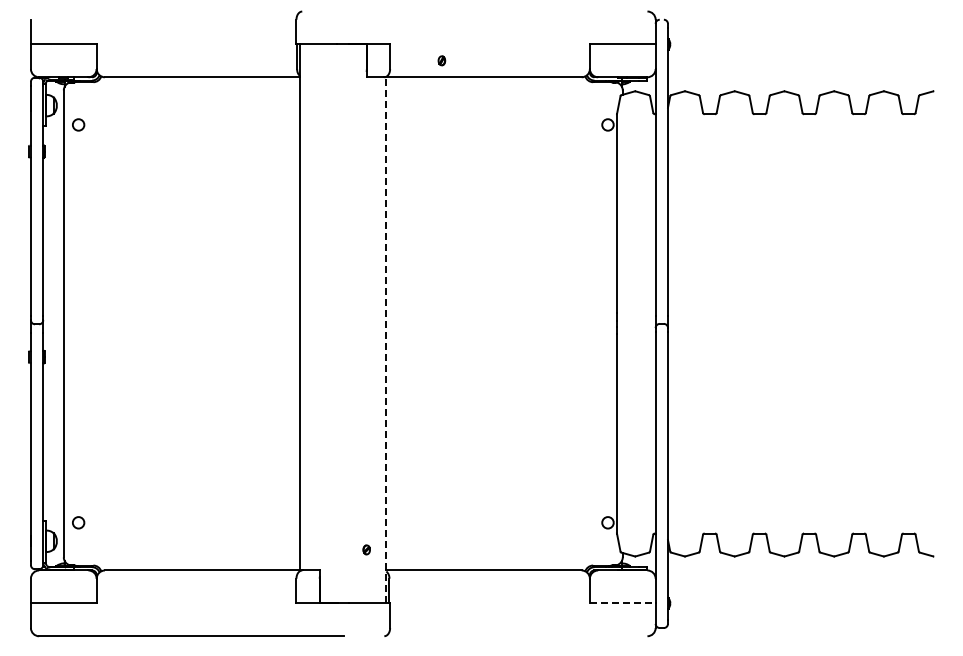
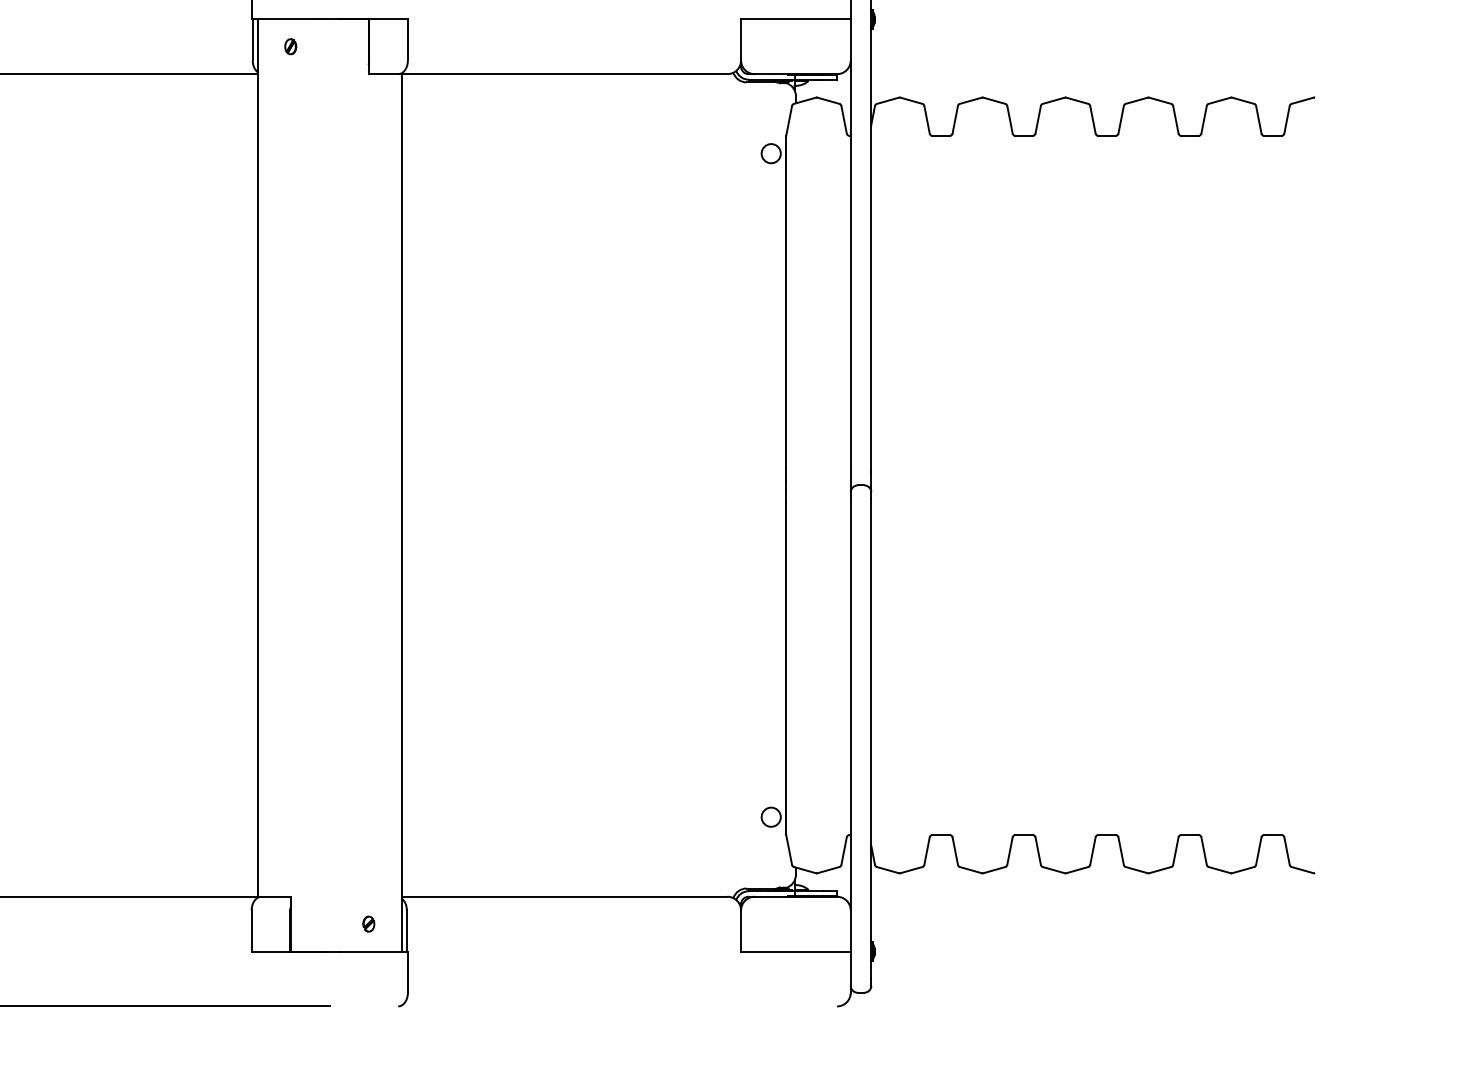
part: (441, 60) -> (290, 46), moved
line: (386, 339) -> (401, 511), dashed -> solid
part: (366, 549) -> (368, 923), moved
line: (622, 603) -> (795, 951), dashed -> solid

